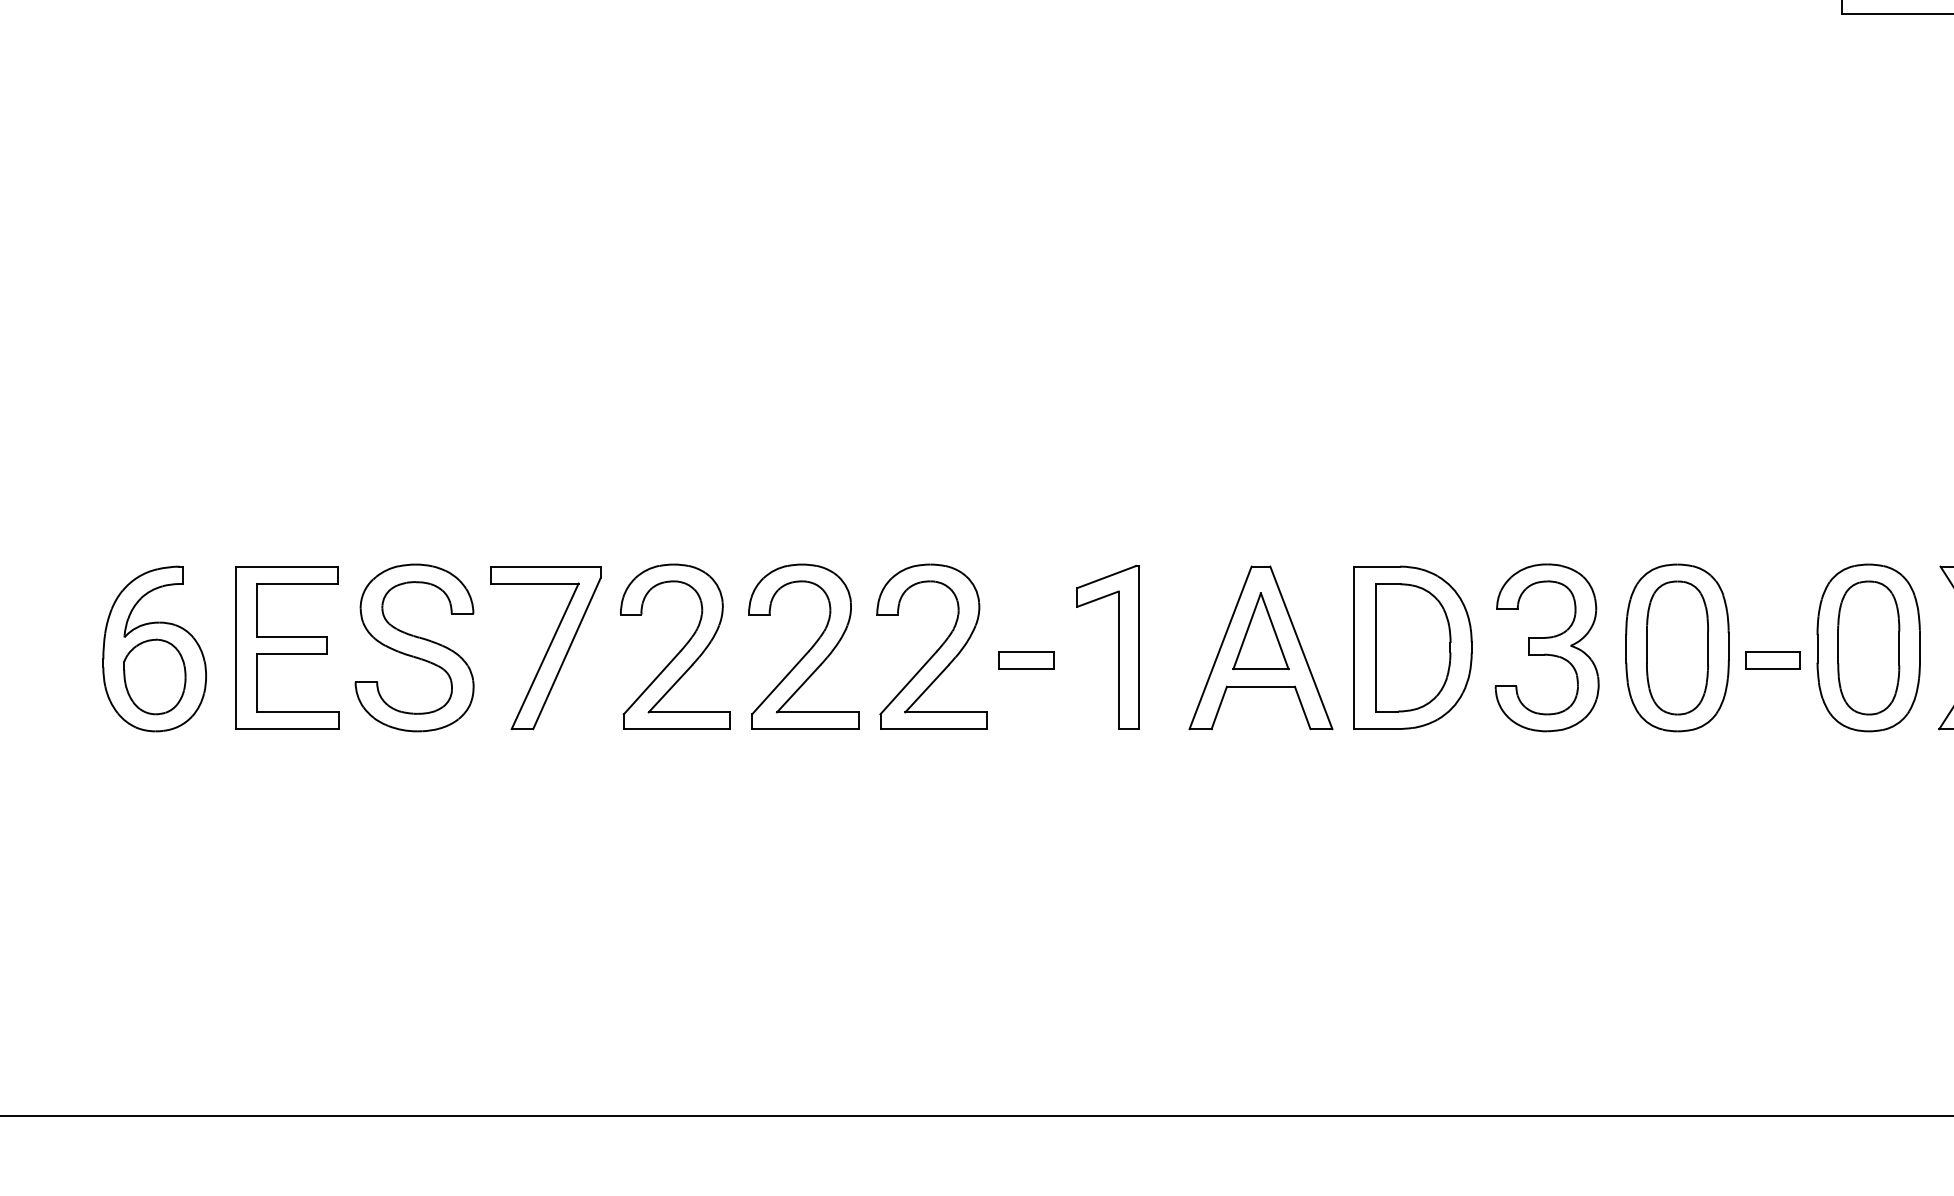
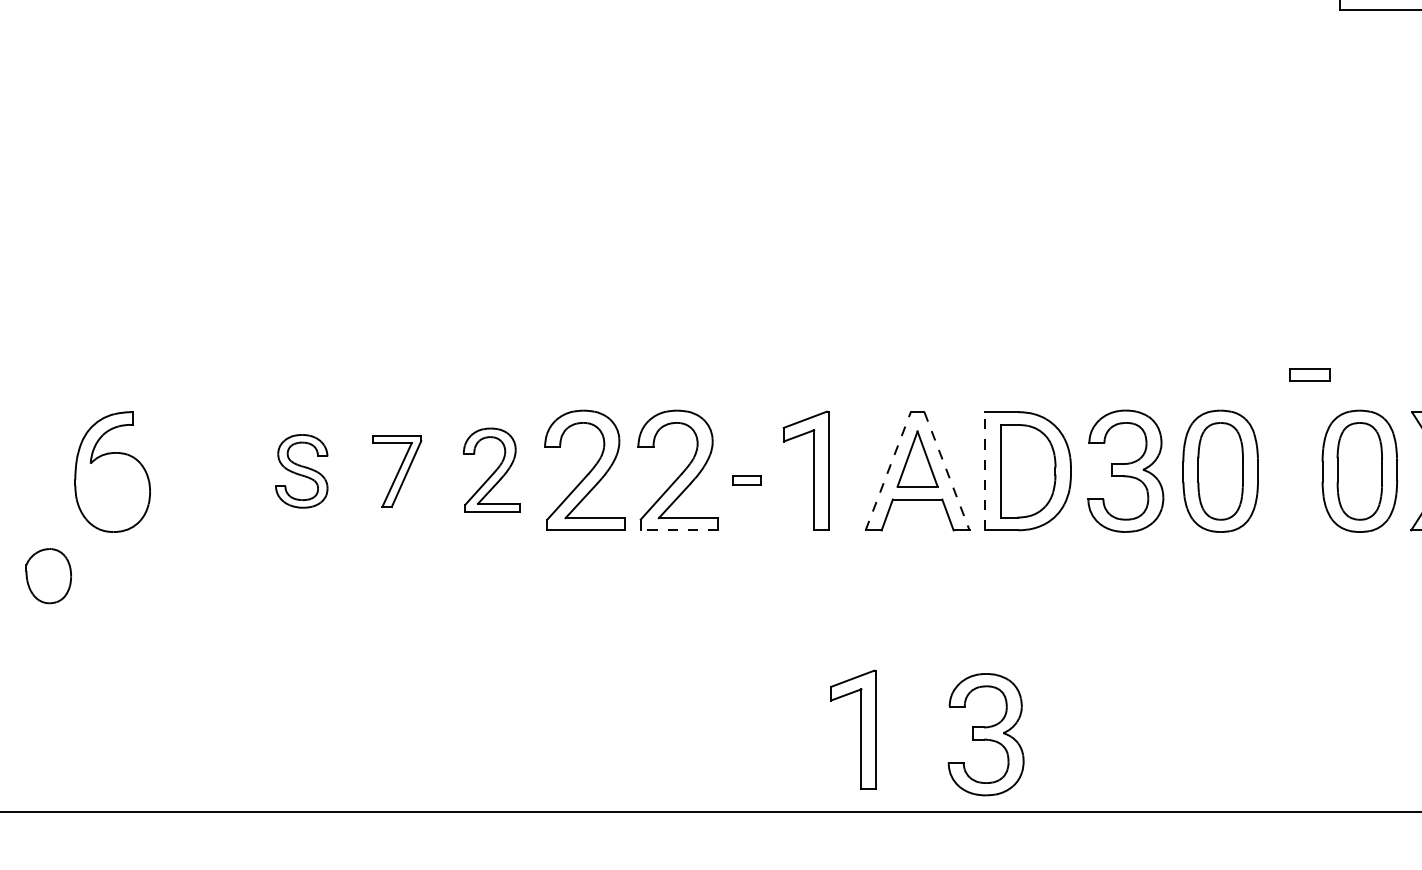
part: (675, 646) -> (491, 470), size x0.7
part: (287, 647) -> (209, 471), removed
part: (414, 647) -> (301, 471), size x0.6
line: (1220, 647) -> (888, 471), solid -> dashed
line: (1301, 647) -> (947, 471), solid -> dashed
line: (1354, 647) -> (985, 471), solid -> dashed
part: (545, 648) -> (397, 471), size x0.6
part: (1026, 660) -> (747, 480), size x0.7
part: (1772, 660) -> (1309, 374), moved
part: (154, 676) -> (48, 575), moved
line: (933, 729) -> (679, 530), solid -> dashed
part: (1183, 1003) -> (861, 730), added
part: (1354, 1009) -> (985, 734), added

